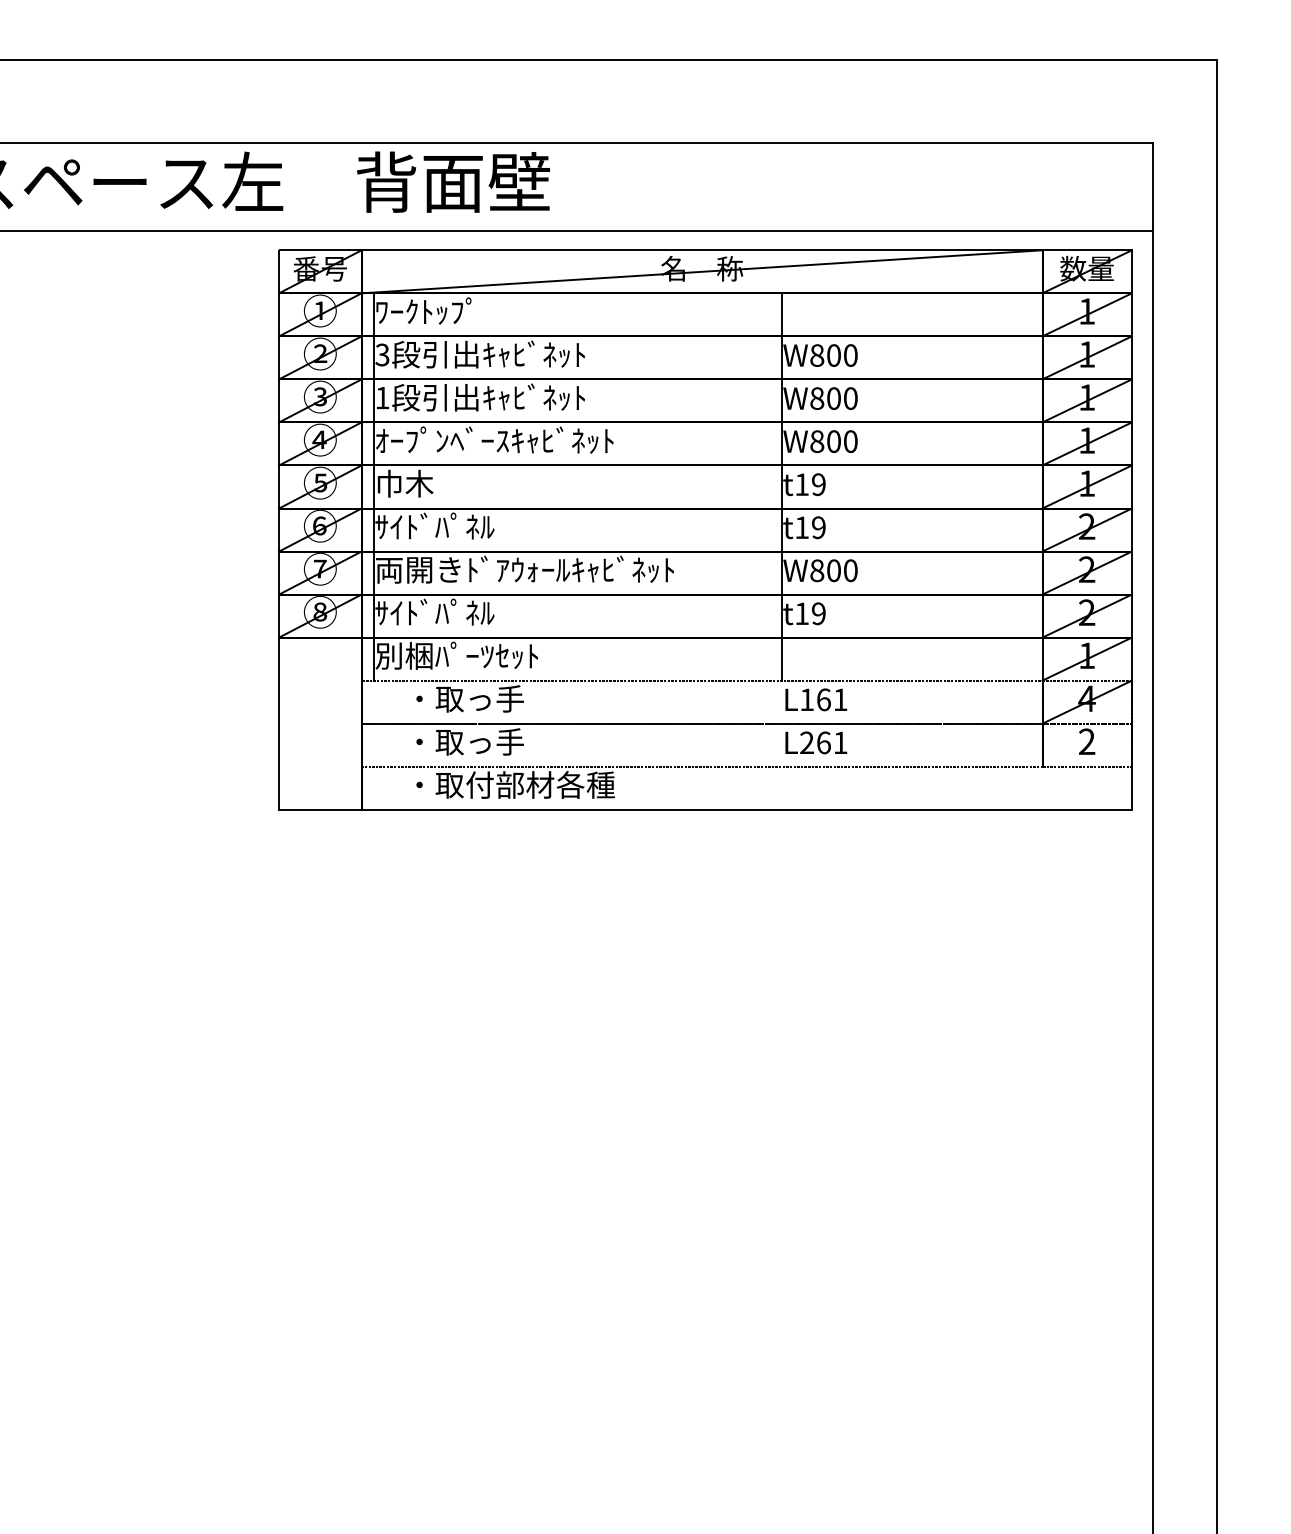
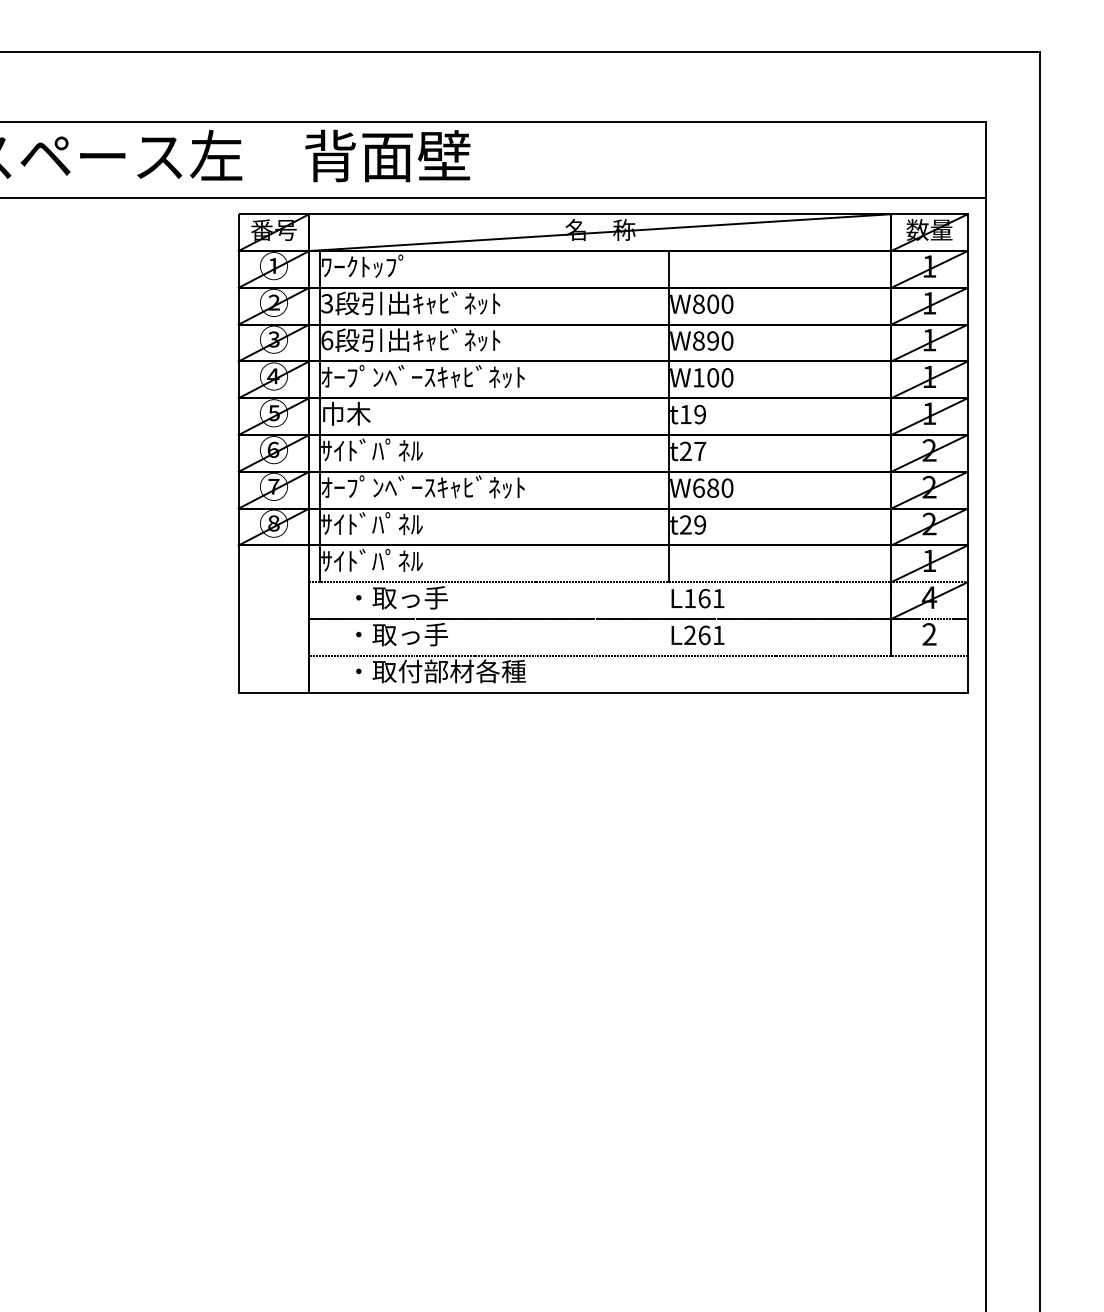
text: (382, 397) -> (327, 340), 1 -> 6
text: (833, 398) -> (712, 340), W800 -> W890
text: (817, 441) -> (699, 377), W800 -> W100
text: (810, 527) -> (693, 451), t19 -> t27
text: (524, 569) -> (448, 487), 両開きﾄﾞｱｳｫｰﾙｷｬﾋﾞﾈｯﾄ -> ｵｰﾌﾟﾝﾍﾞｰｽｷｬﾋﾞﾈｯﾄ
text: (825, 570) -> (705, 487), W800 -> W680
text: (801, 613) -> (685, 524), t19 -> t29
text: (456, 655) -> (390, 560), 別梱ﾊﾟｰﾂｾｯﾄ -> ｻｲﾄﾞﾊﾟﾈﾙ

